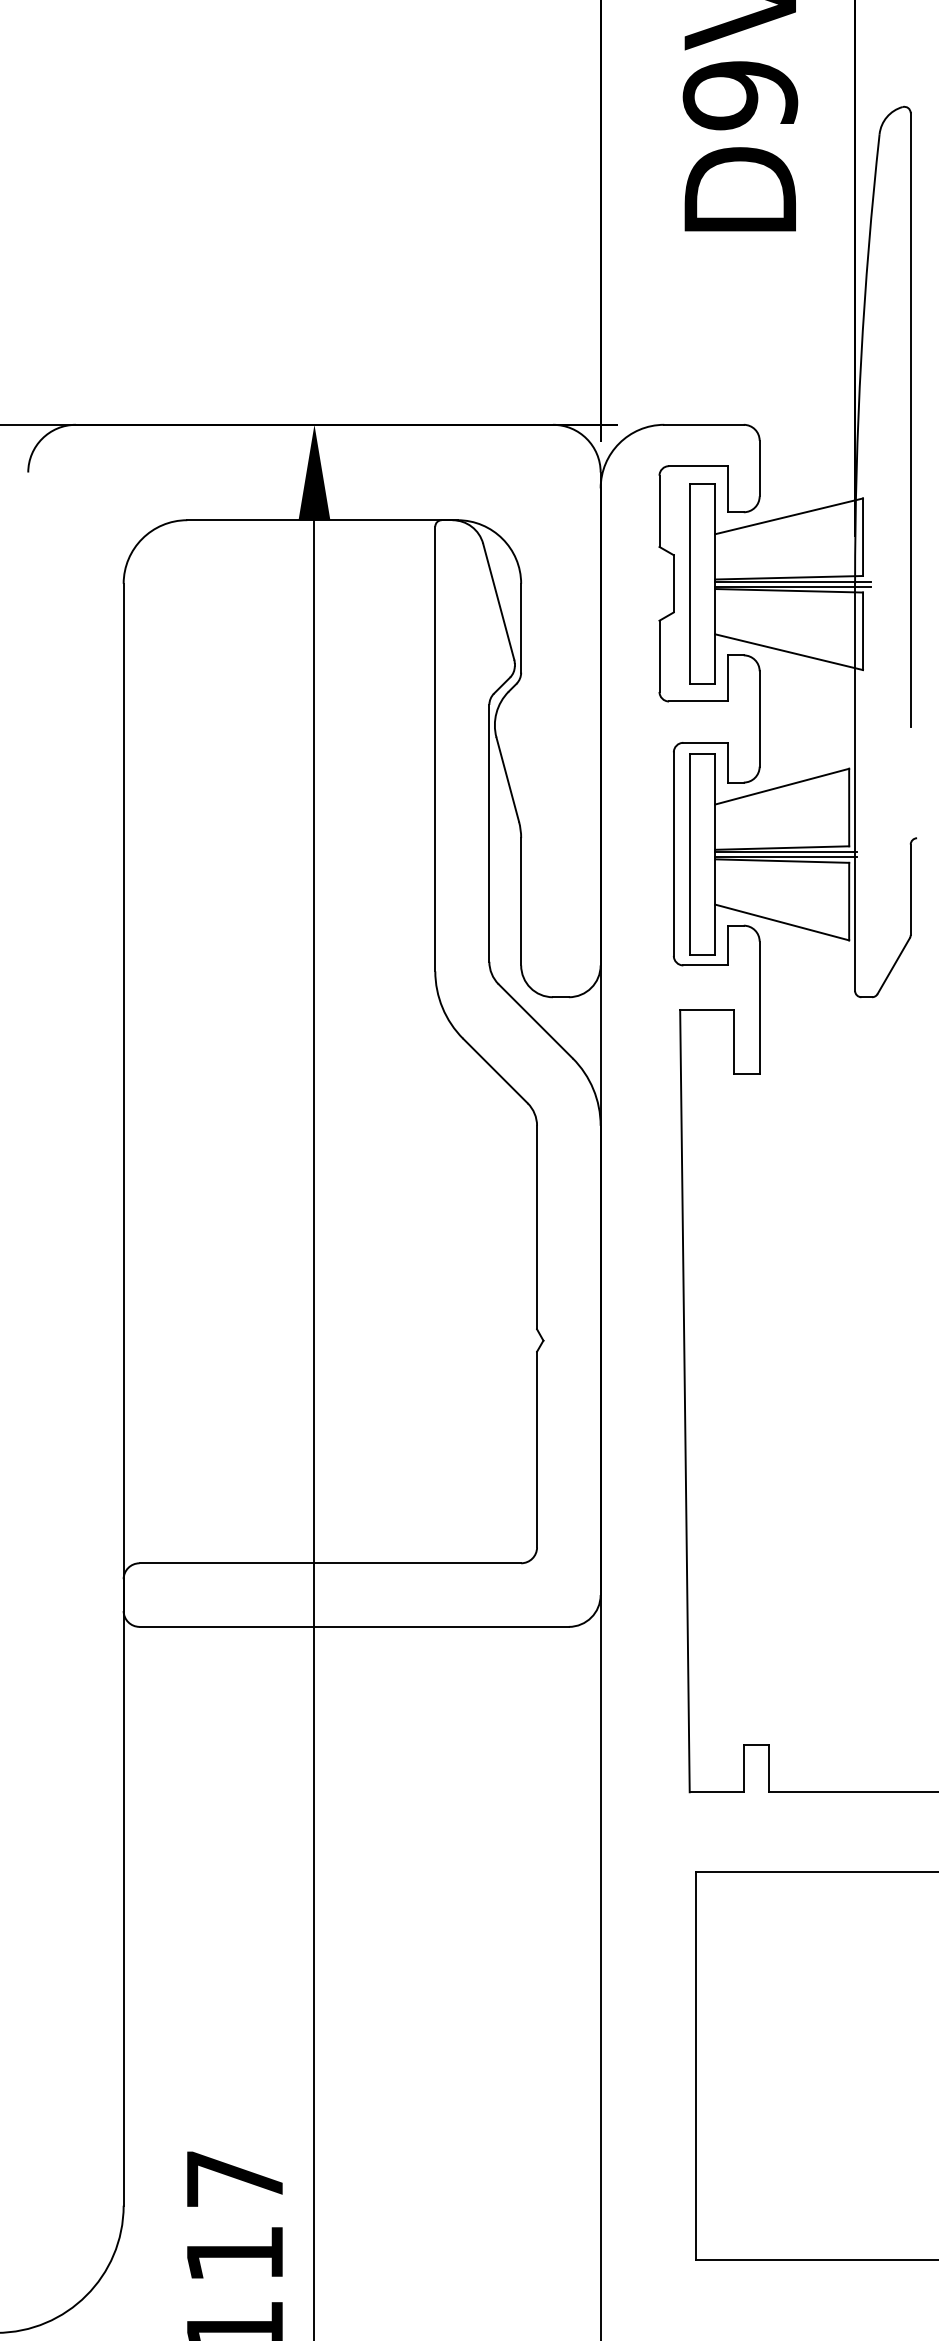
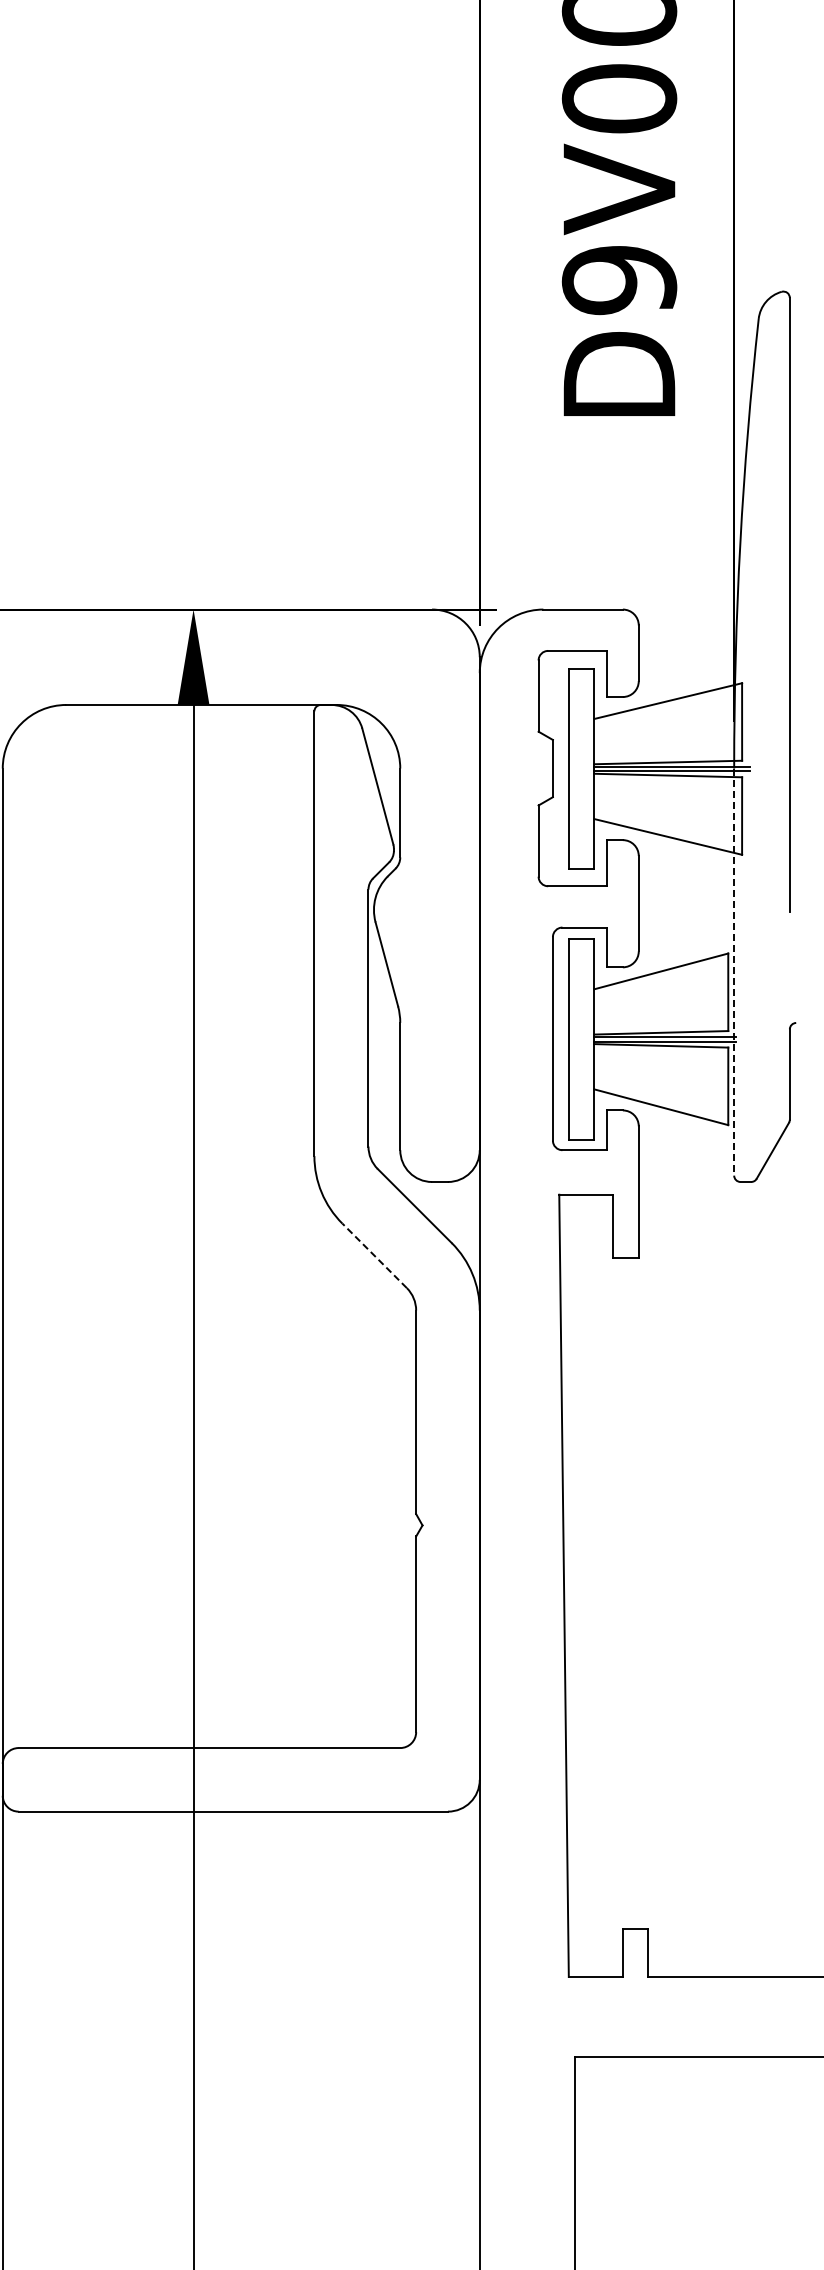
line: (855, 787) -> (734, 972), solid -> dashed
line: (495, 1071) -> (374, 1256), solid -> dashed

